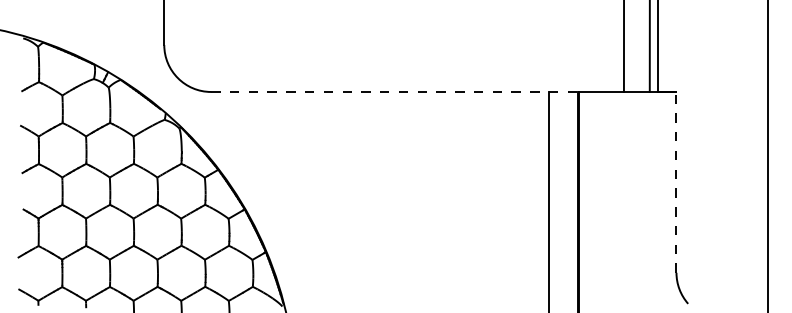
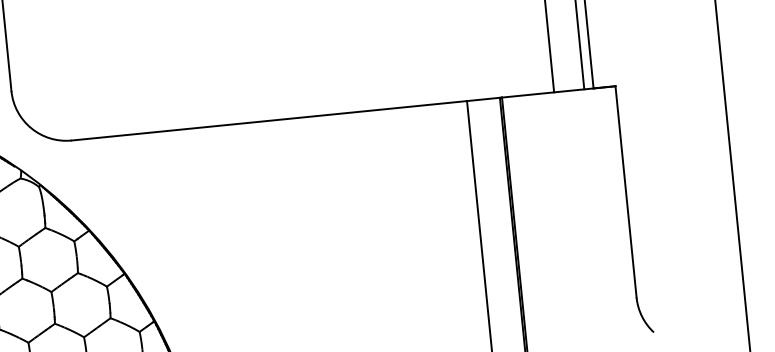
line: (395, 91) -> (287, 118), dashed -> solid
line: (676, 181) -> (625, 190), dashed -> solid

